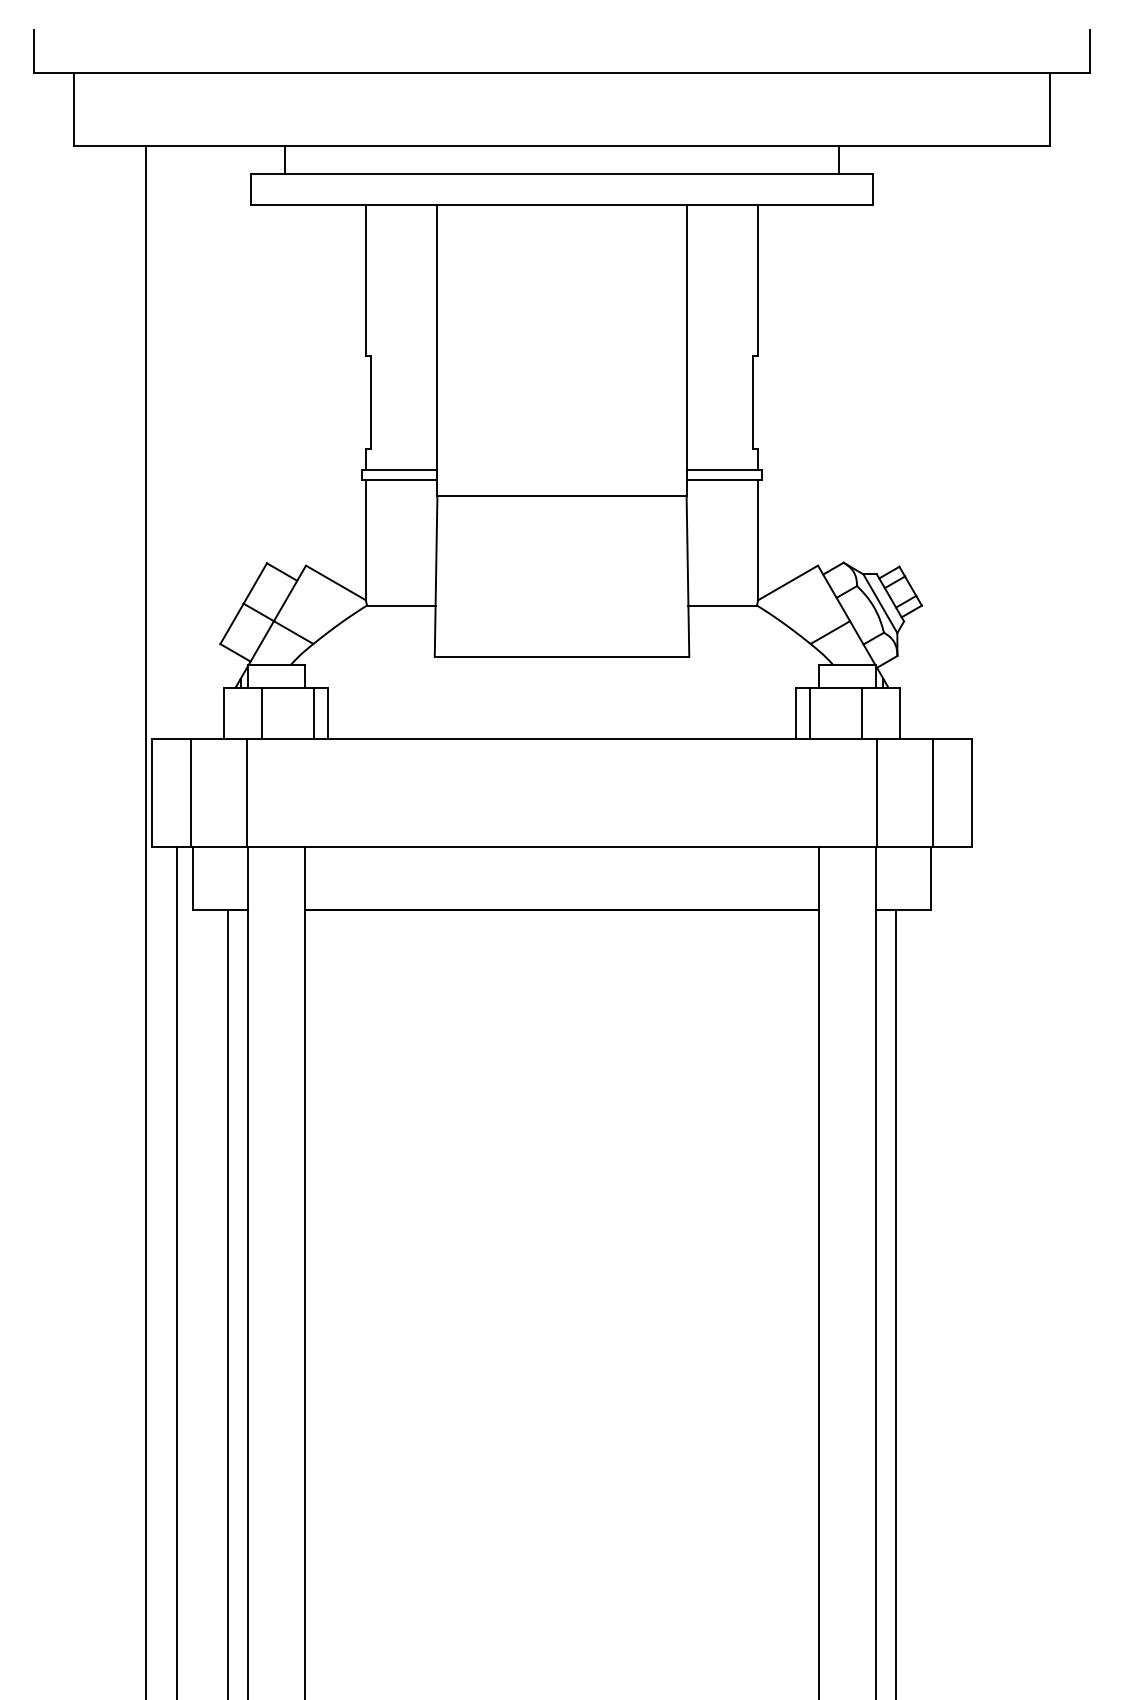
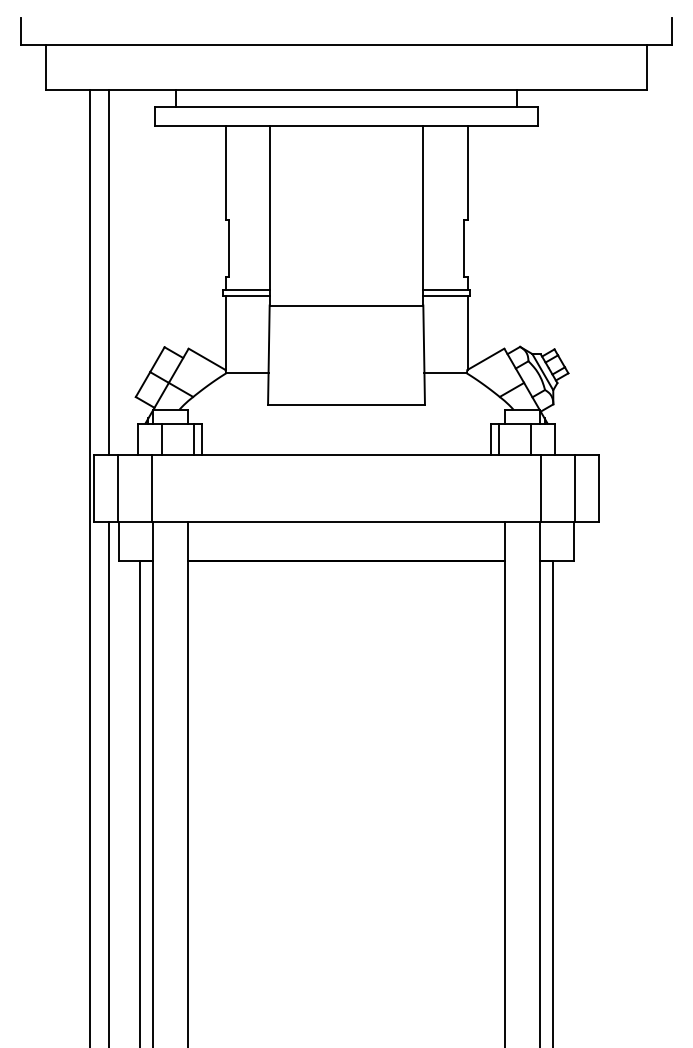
line: (177, 442) -> (109, 272), added

